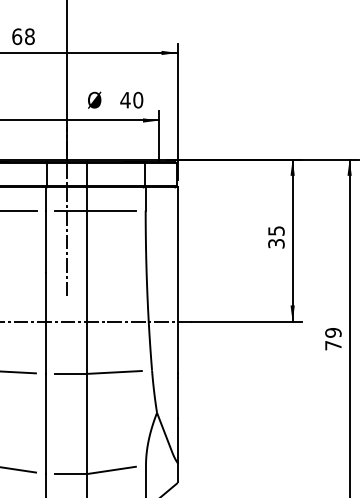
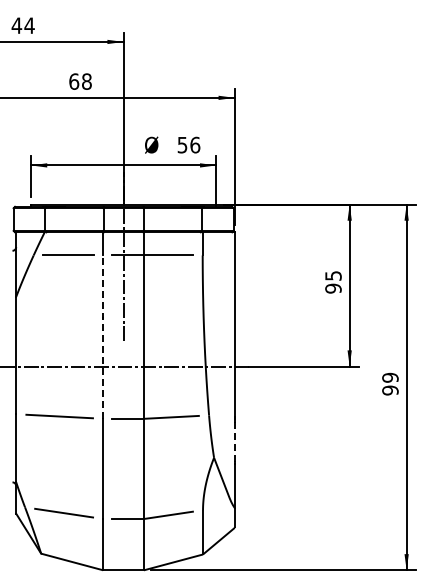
text: (131, 99) -> (188, 144), 40 -> 56
text: (276, 243) -> (333, 288), 35 -> 95
line: (46, 292) -> (103, 337), solid -> dashed
text: (333, 345) -> (390, 390), 79 -> 99
line: (177, 396) -> (234, 441), solid -> dashed

